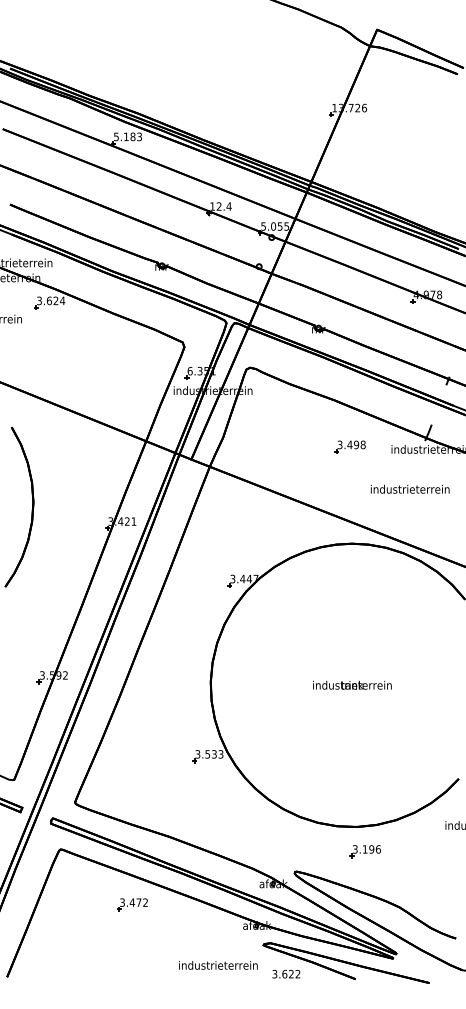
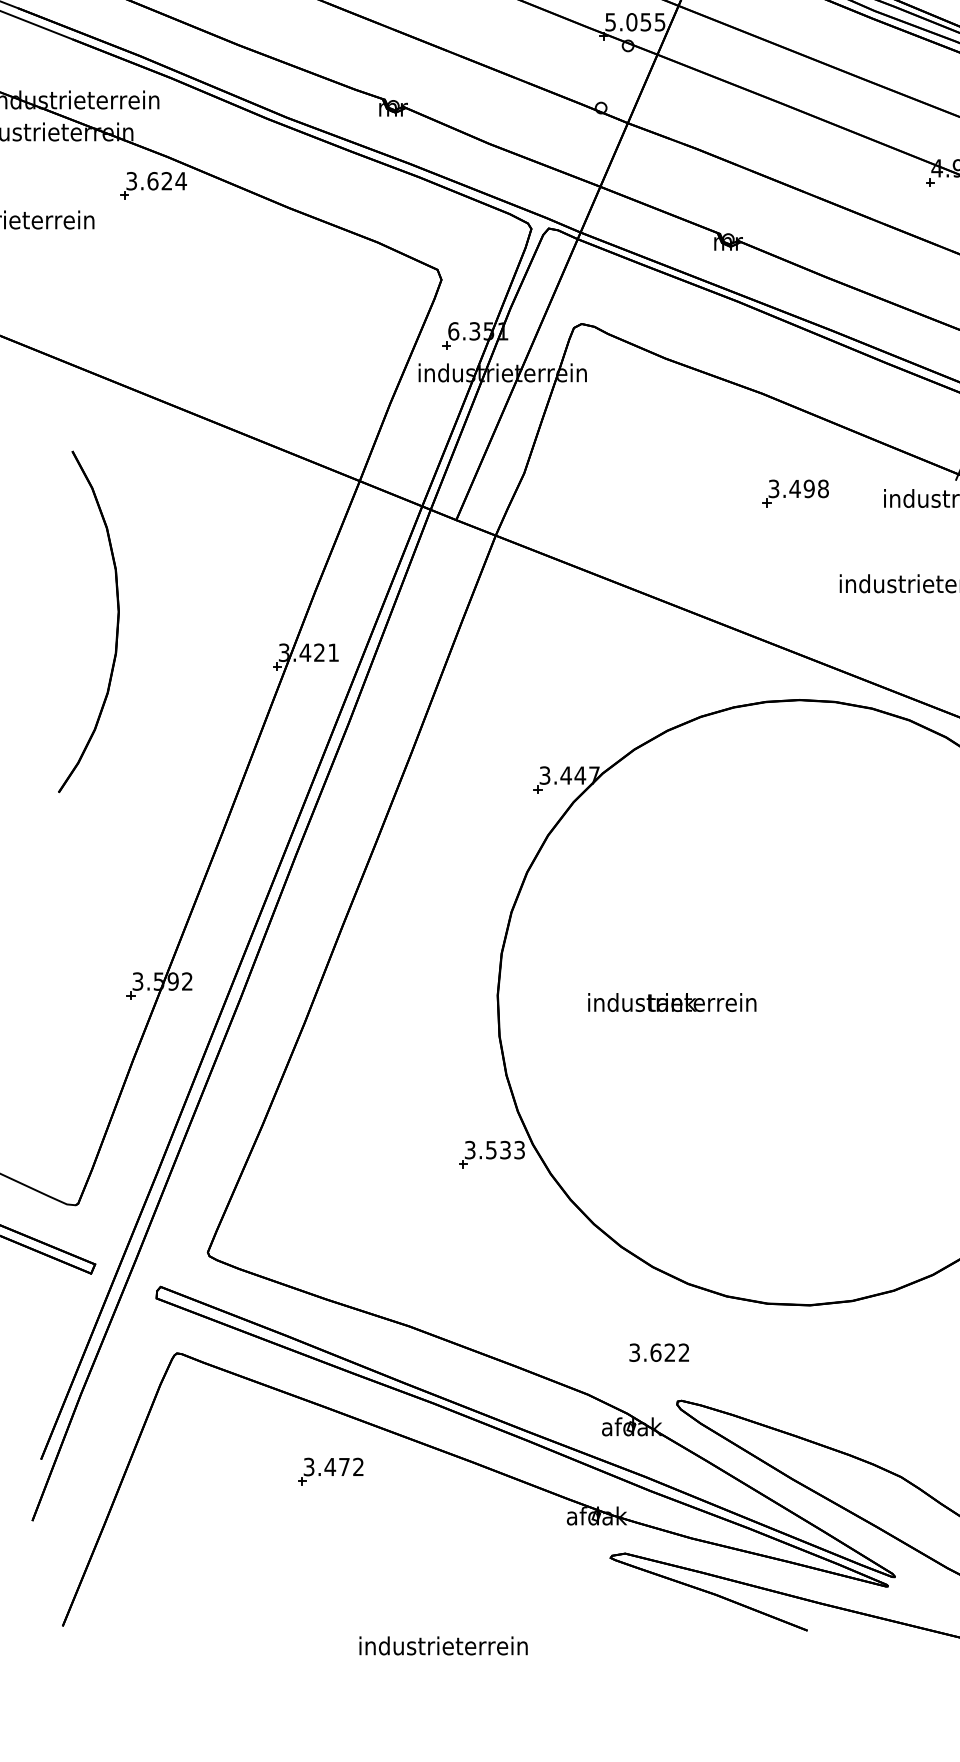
text: (352, 684) -> (672, 1000), moved
part: (364, 851) -> (826, 1357), removed
text: (218, 965) -> (443, 1646), moved
text: (286, 973) -> (659, 1351), moved

